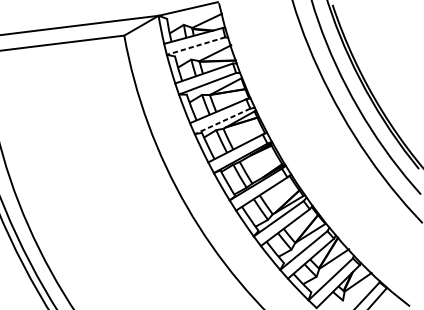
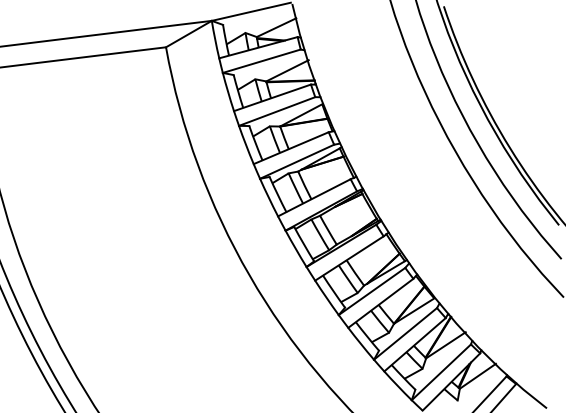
line: (195, 46) -> (261, 61), dashed -> solid
line: (222, 121) -> (297, 161), dashed -> solid

